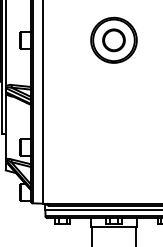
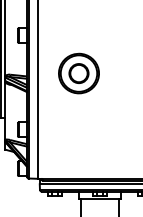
part: (113, 40) -> (78, 73), moved

